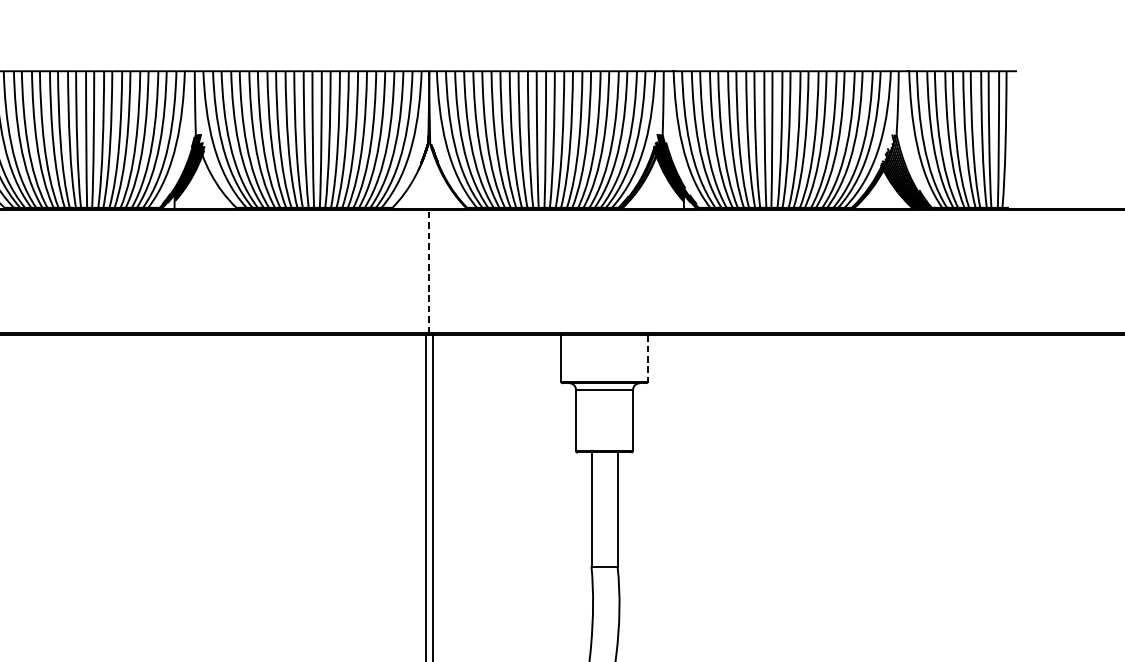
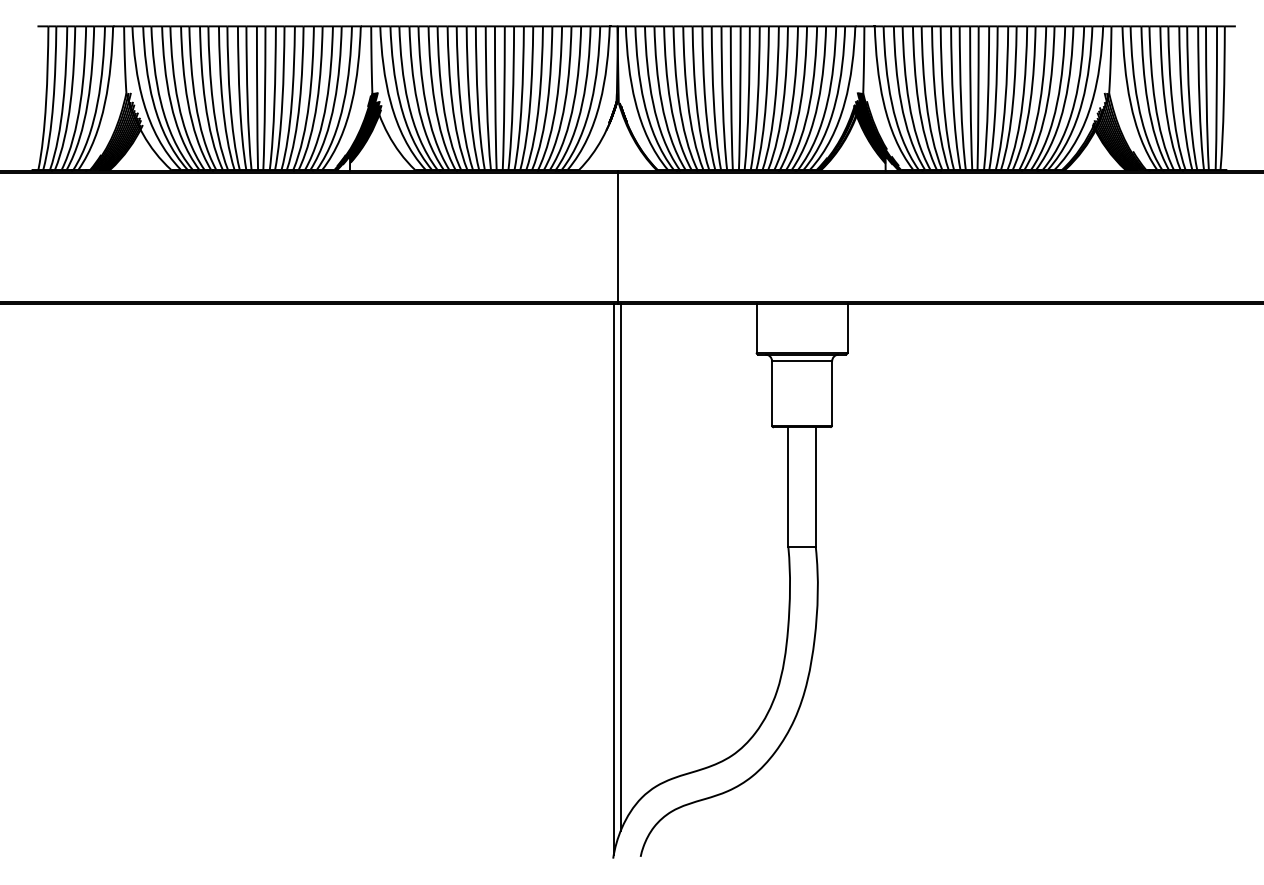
line: (428, 272) -> (617, 237), dashed -> solid
line: (647, 358) -> (847, 328), dashed -> solid

